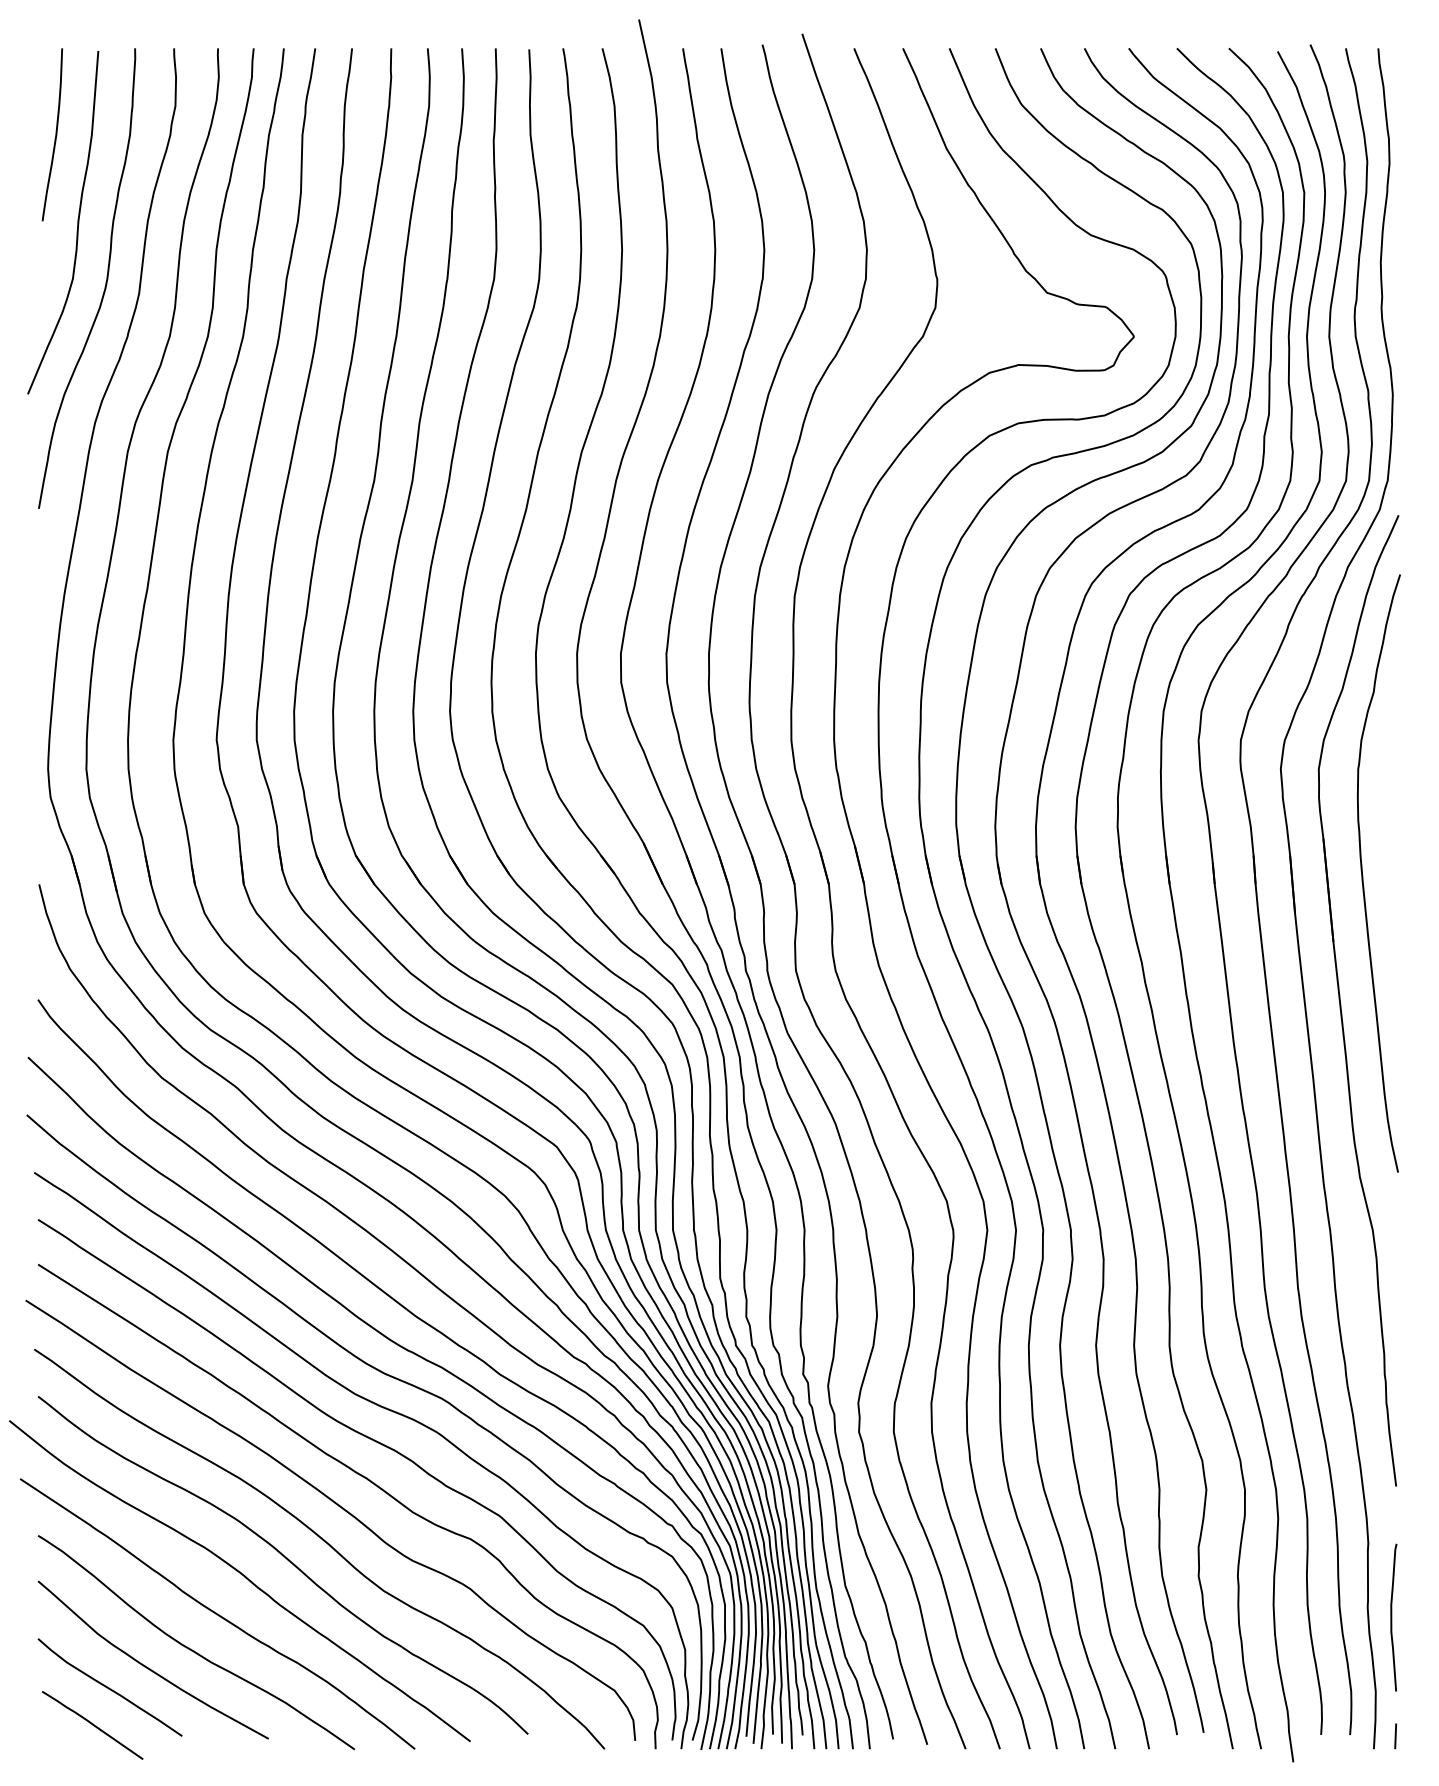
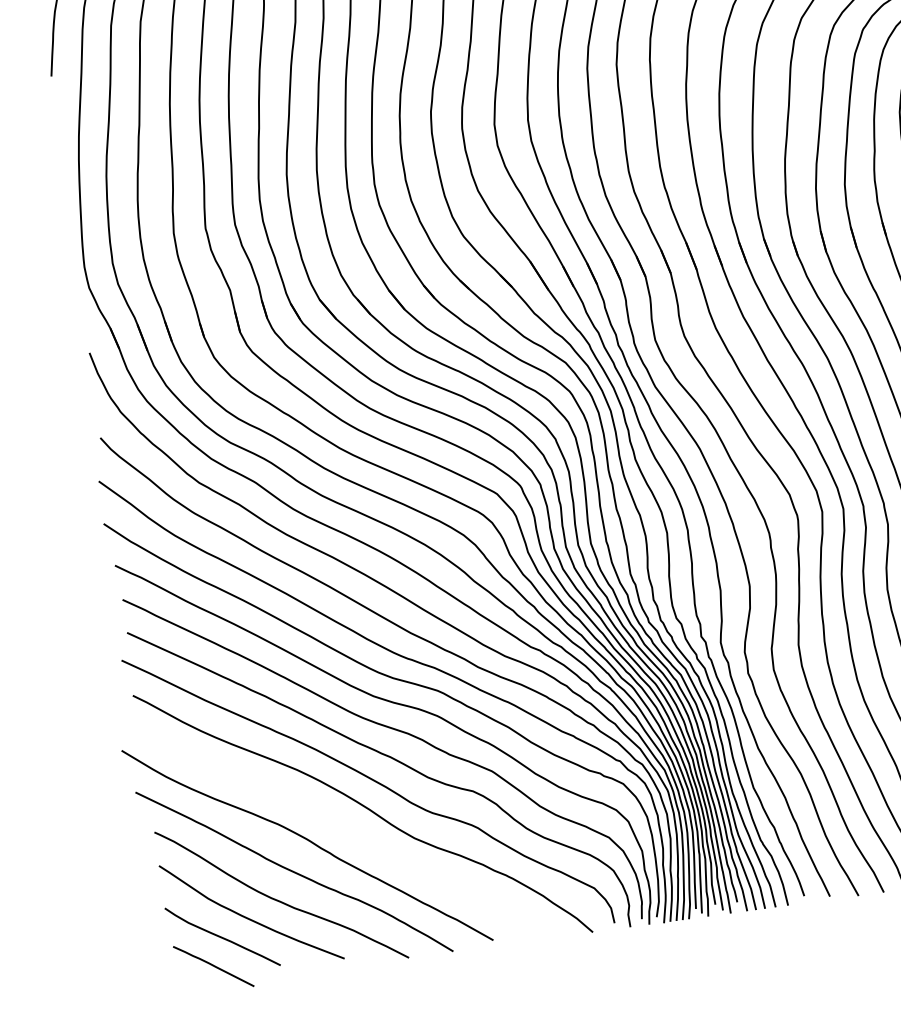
curve: (287, 1560) -> (340, 825), removed

